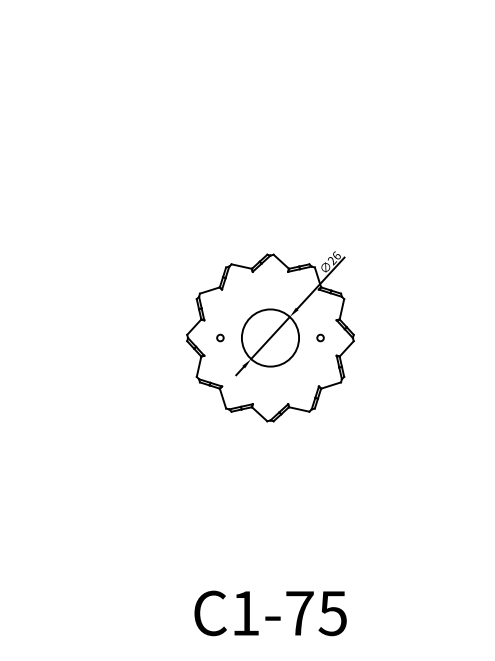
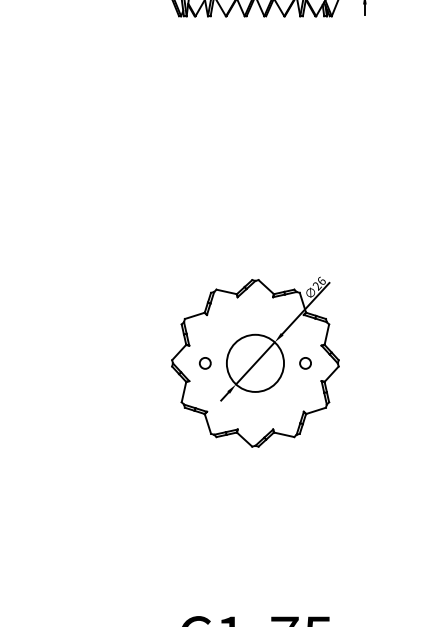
circle: (220, 337) -> (205, 362), size x1.67
circle: (320, 337) -> (305, 362), size x1.67

